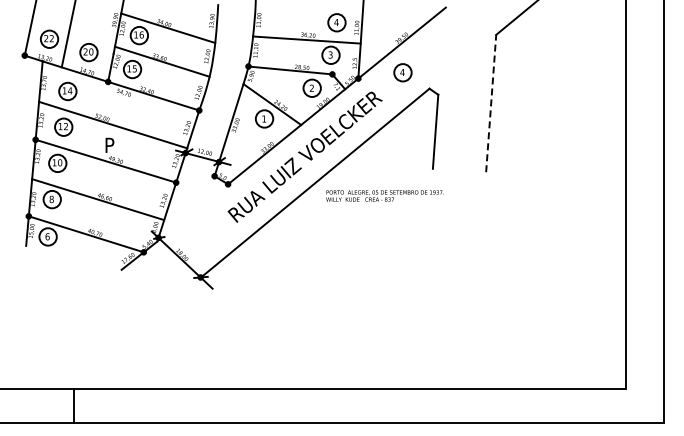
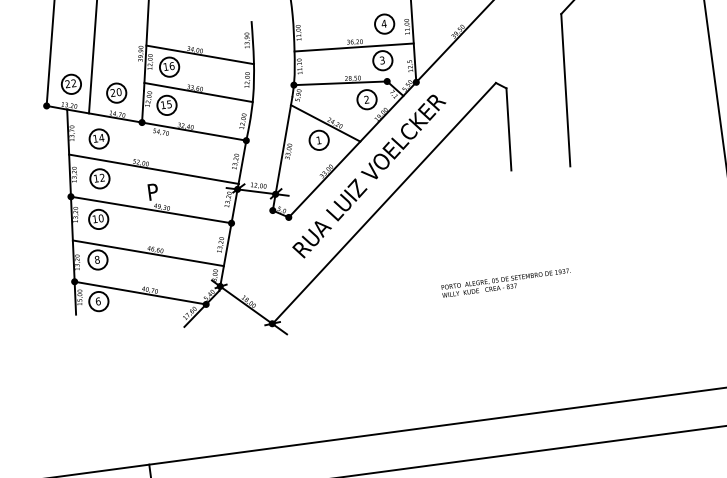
part: (402, 72) -> (463, 69), removed
line: (491, 103) -> (566, 90), dashed -> solid
text: (384, 195) -> (505, 282), moved

